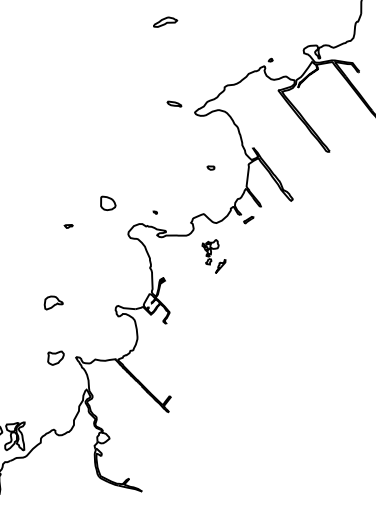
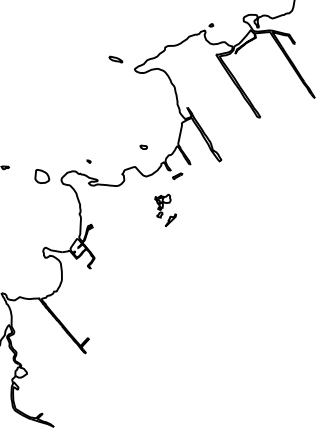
part: (210, 167) -> (143, 146), moved
part: (108, 202) -> (42, 175), moved
part: (213, 256) -> (164, 210), moved

